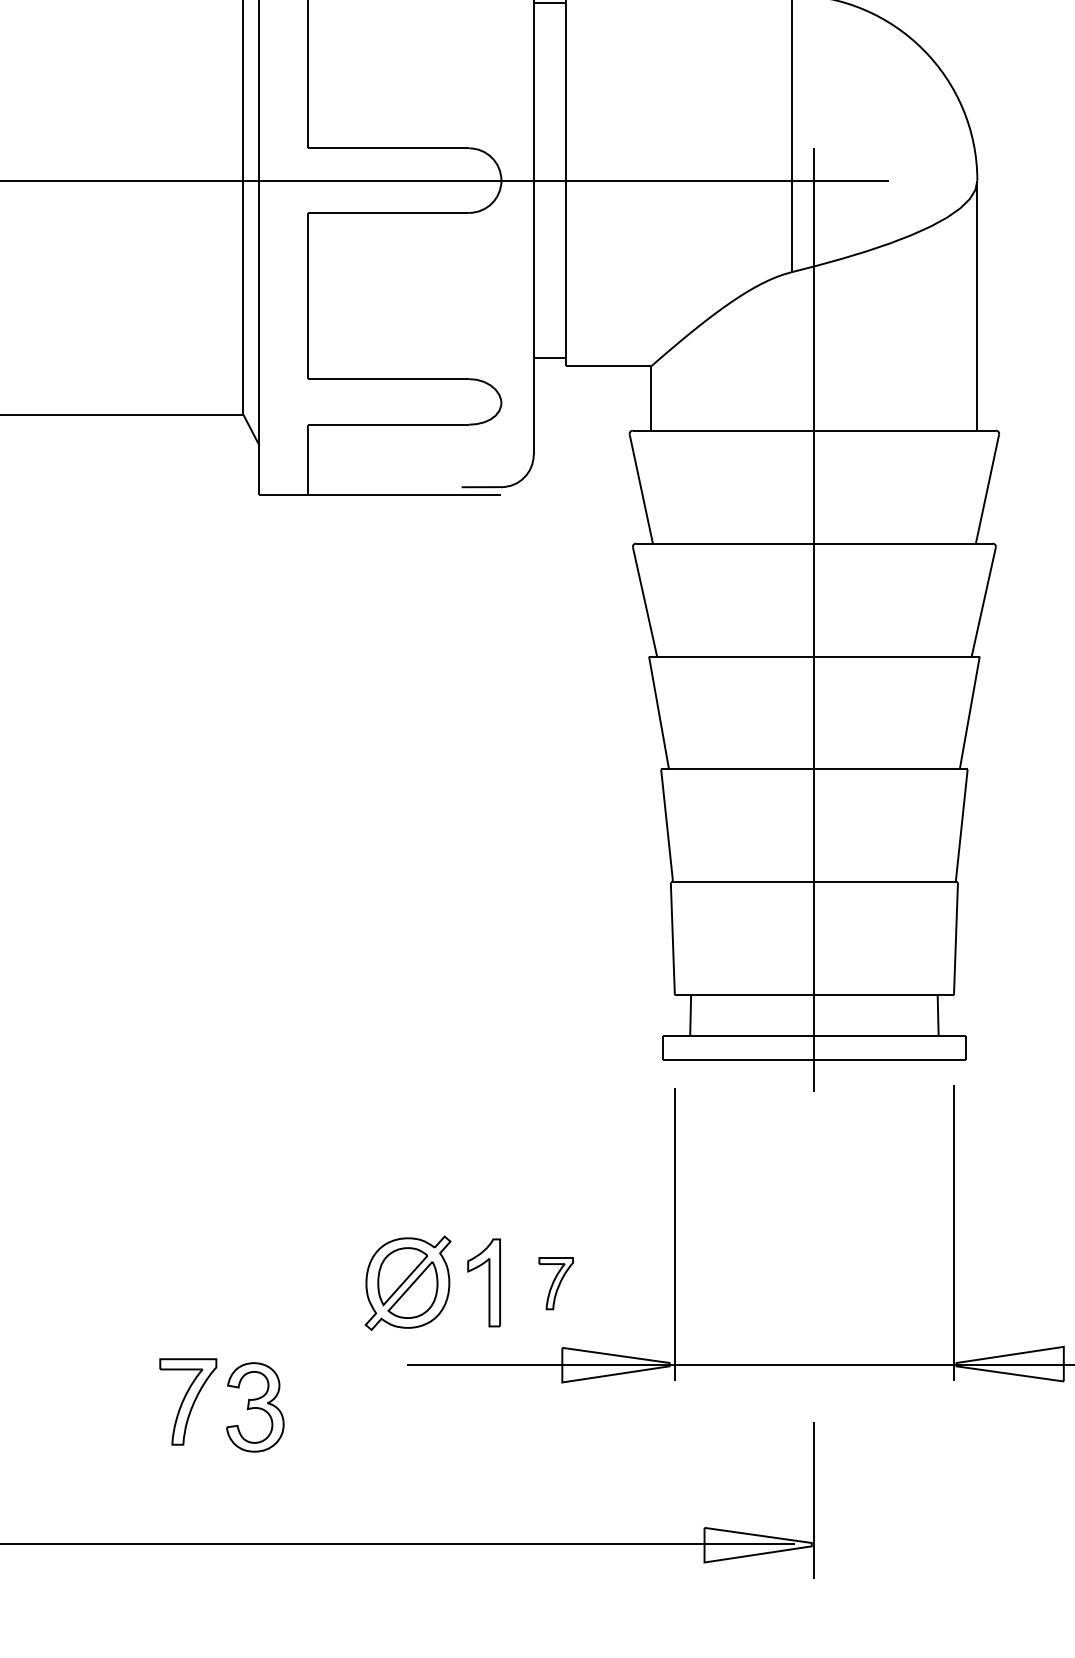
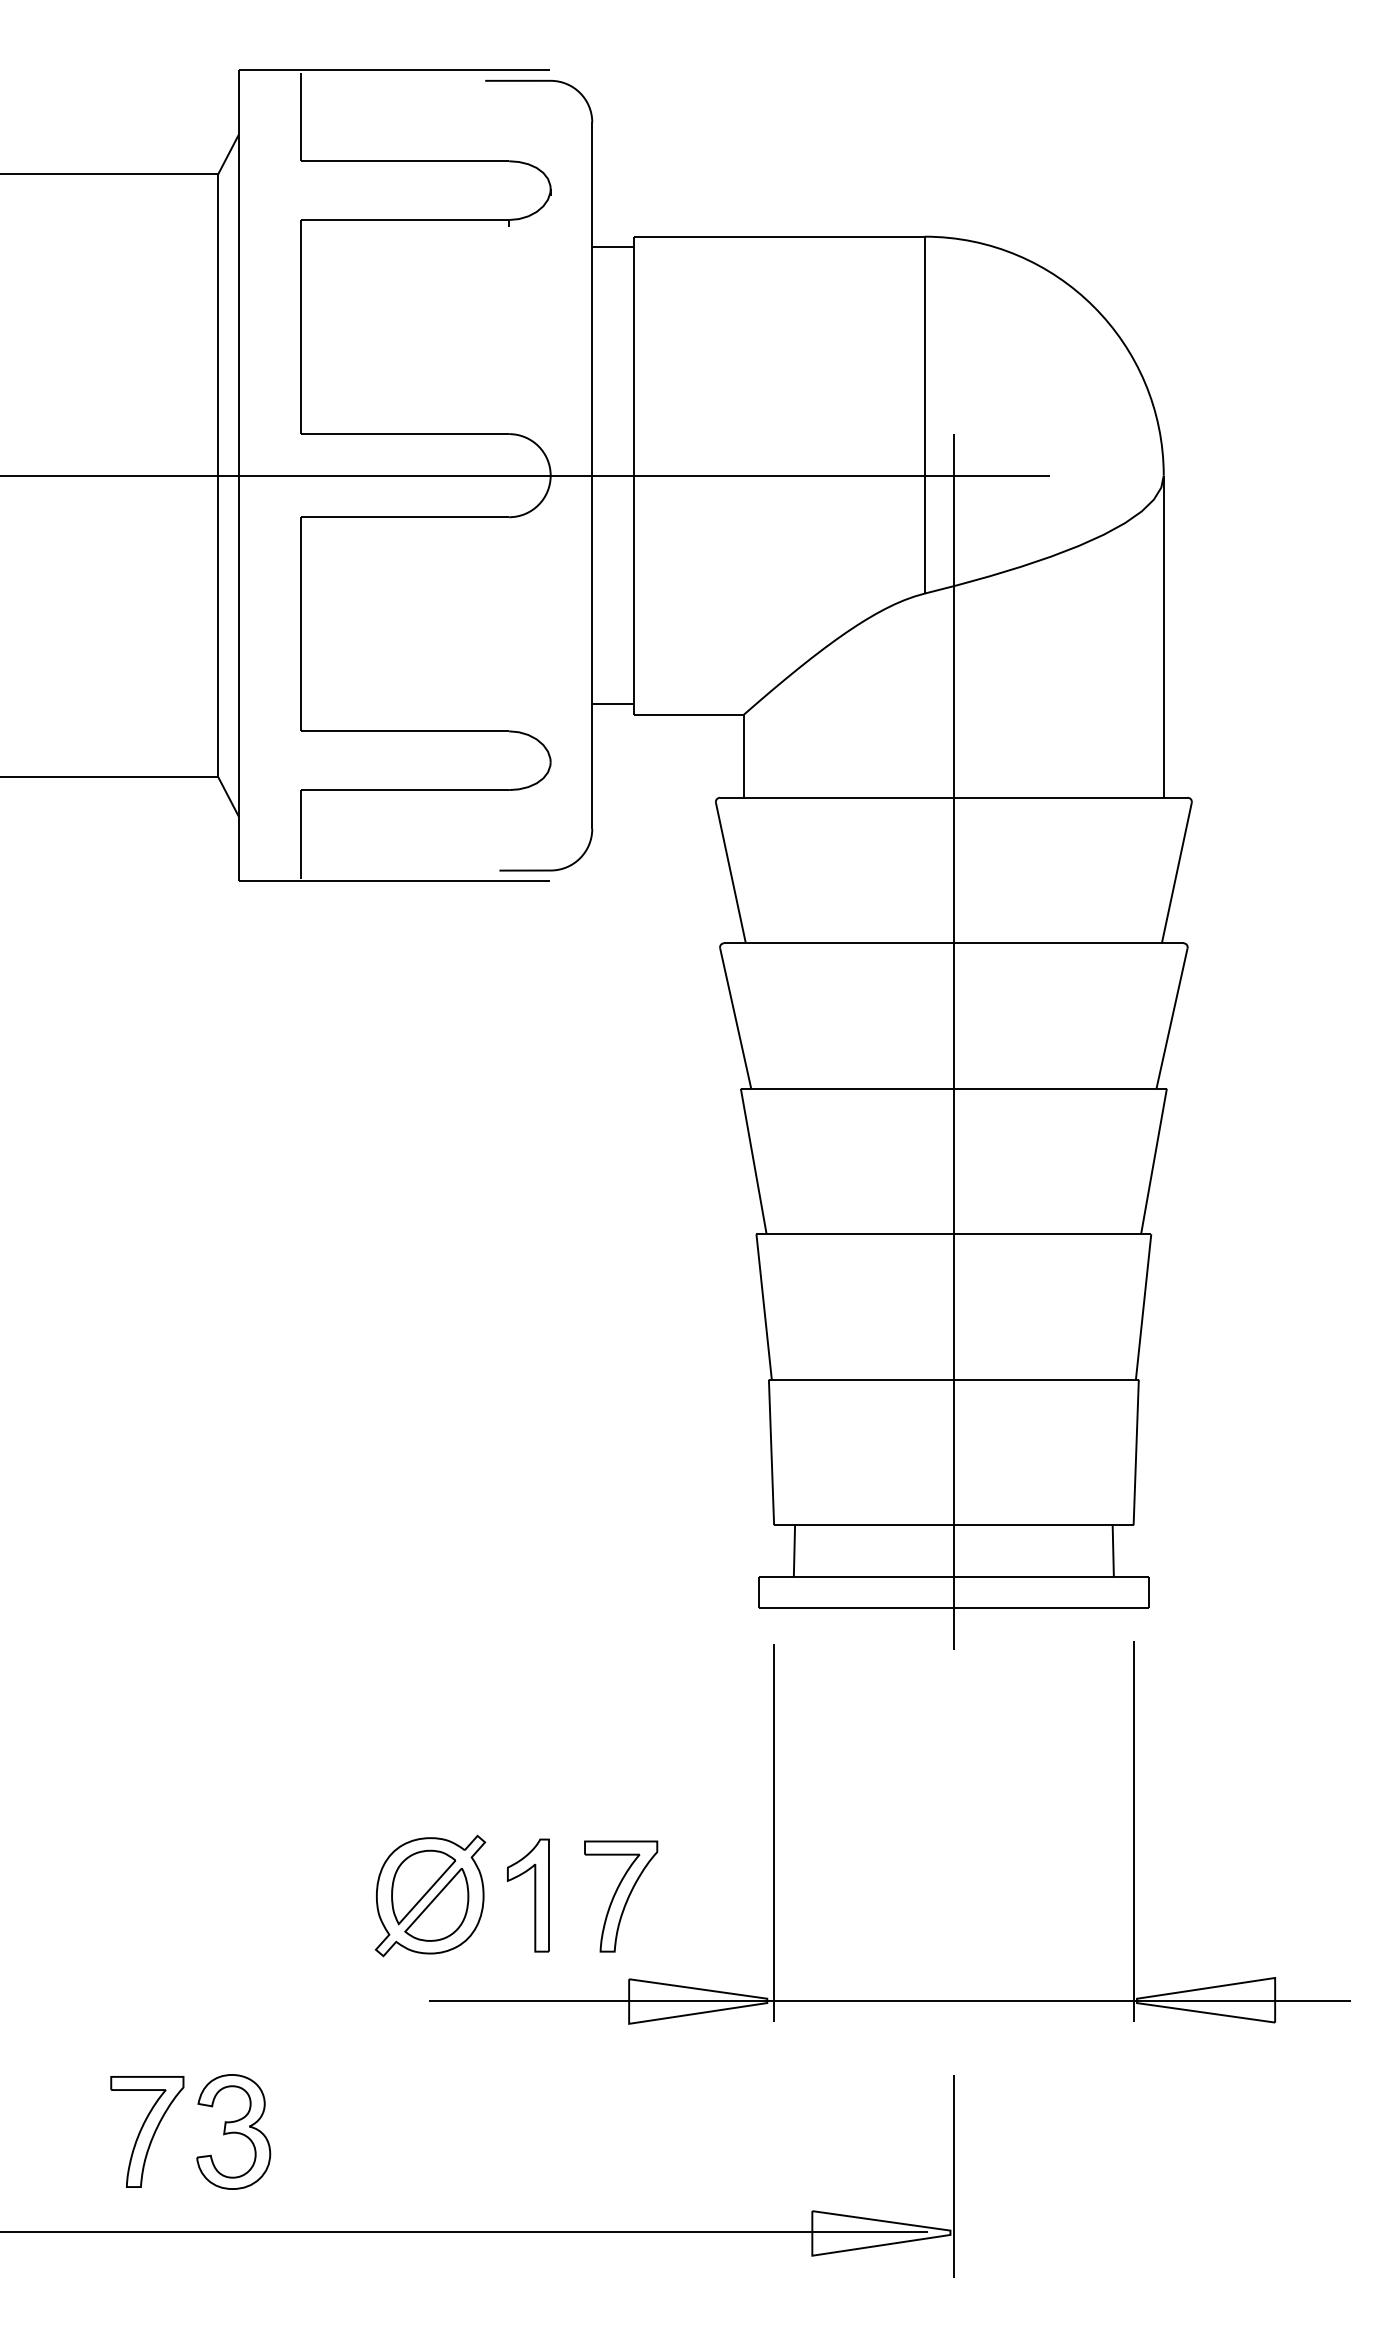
part: (556, 1283) -> (621, 1896), size x1.67
part: (188, 1401) -> (147, 2131), moved
part: (255, 1407) -> (233, 2131), moved

